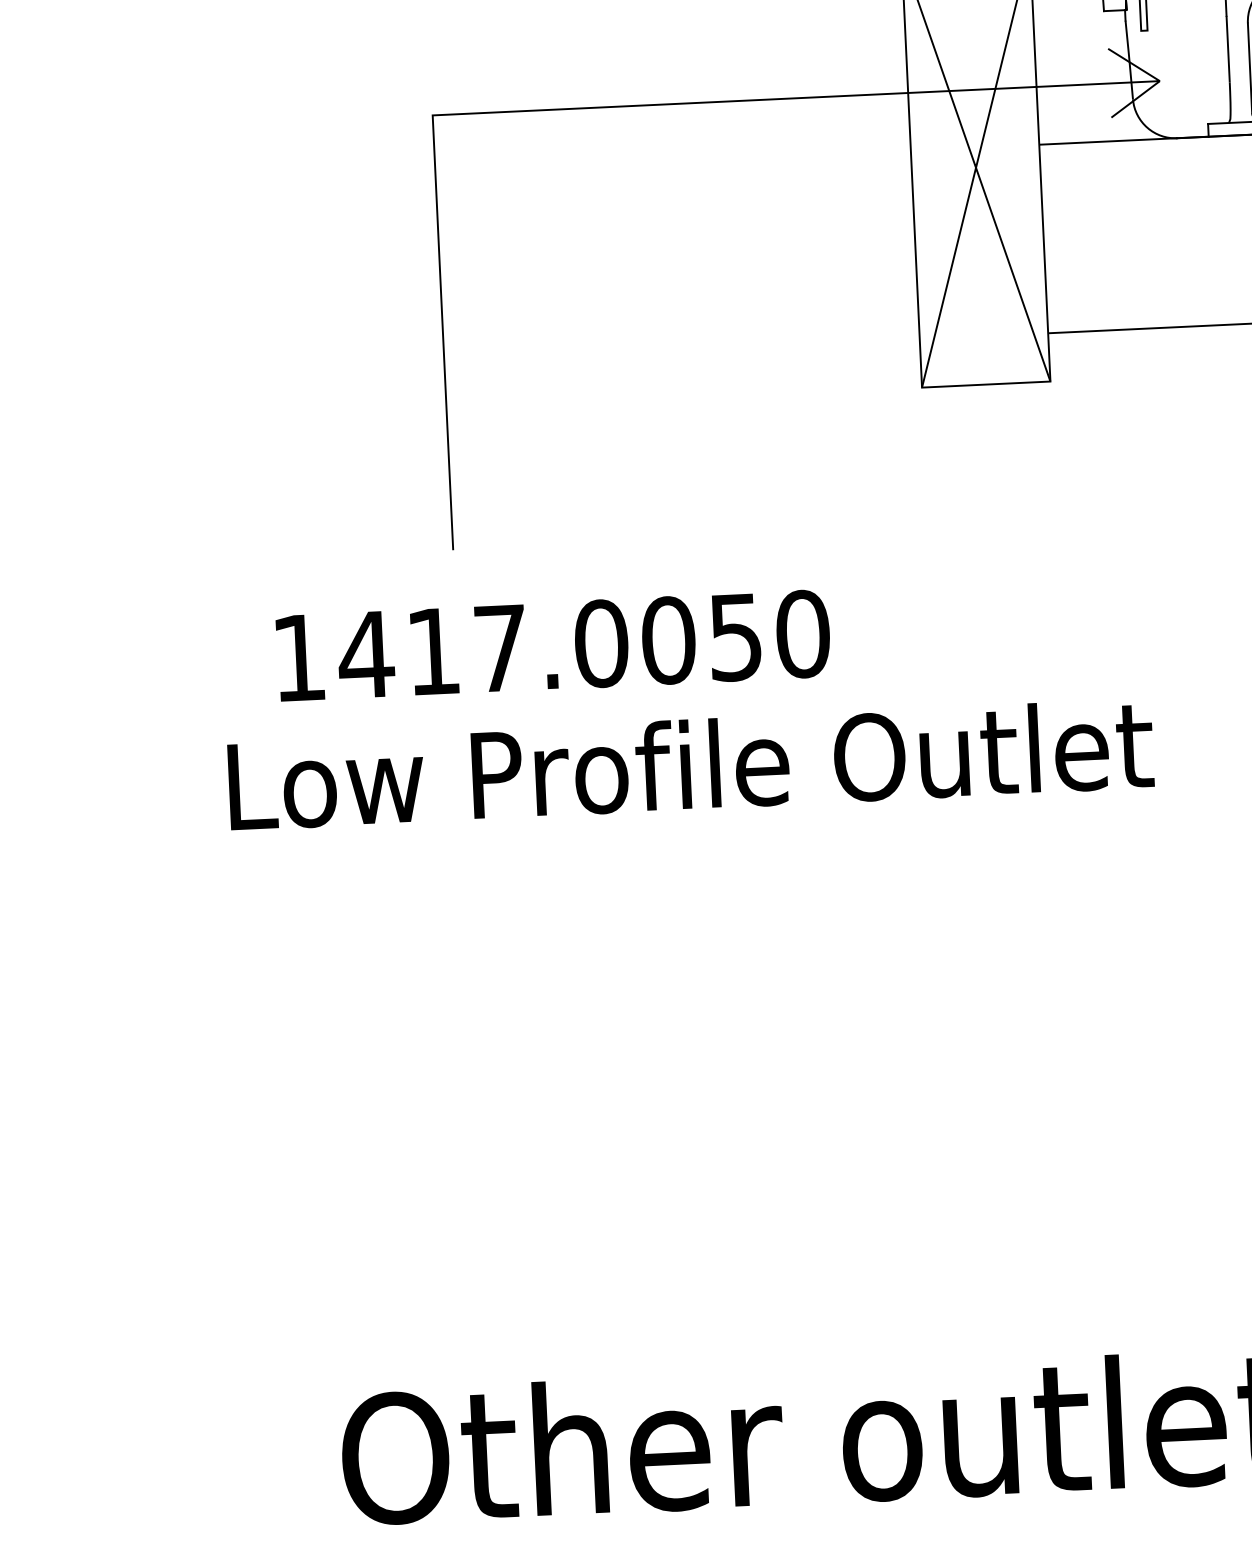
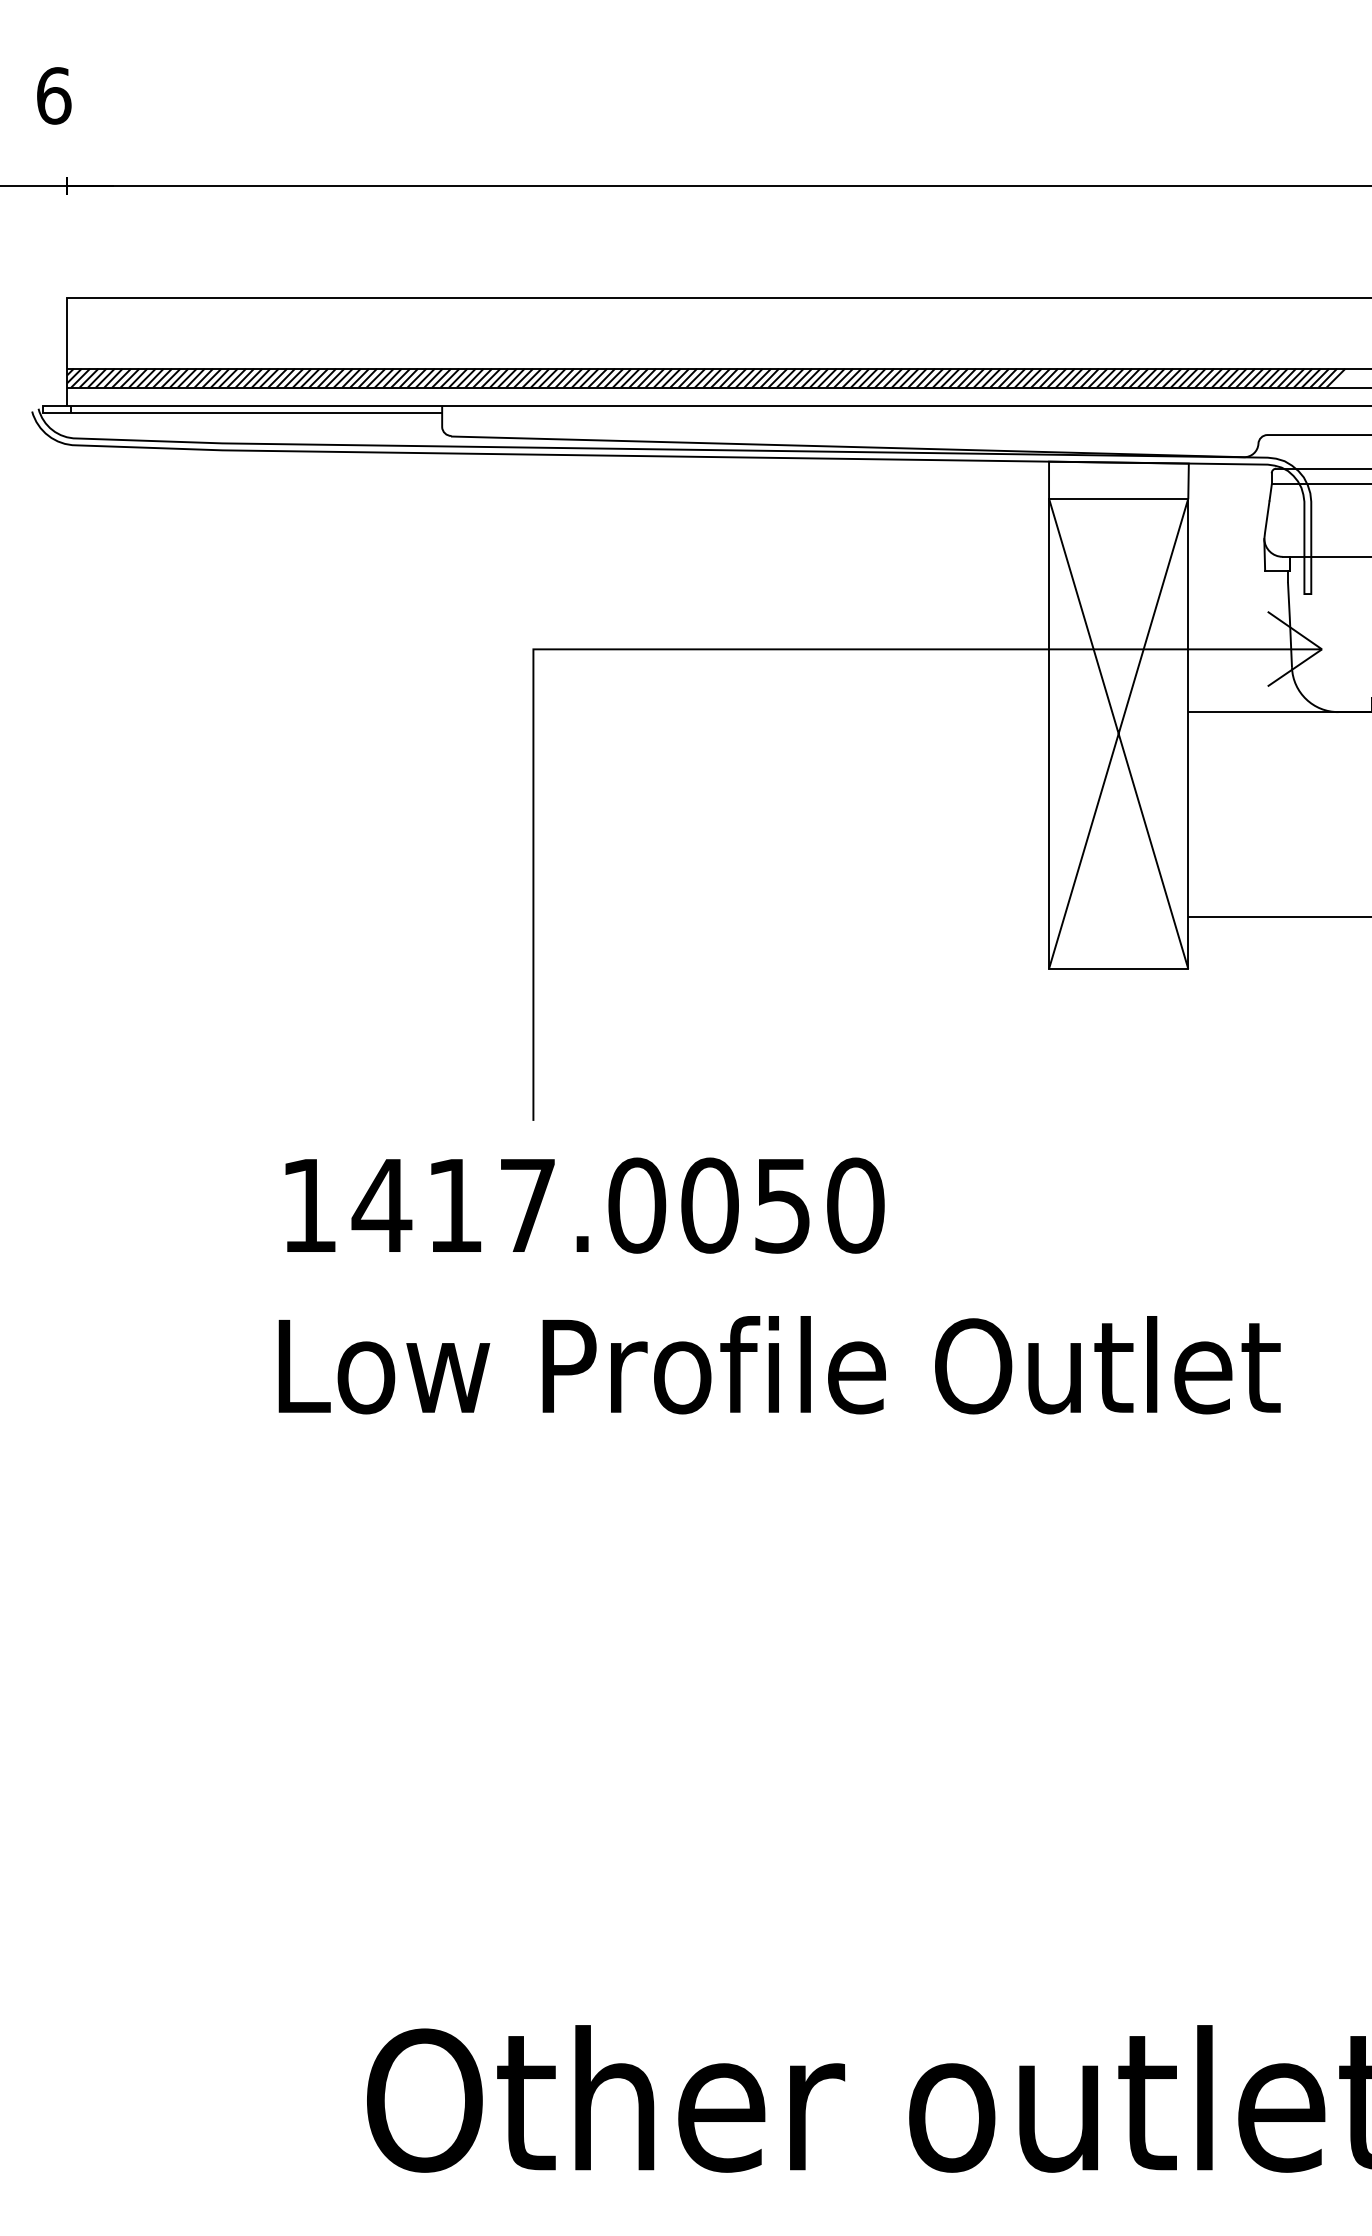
text: (552, 645) -> (584, 1205), moved

